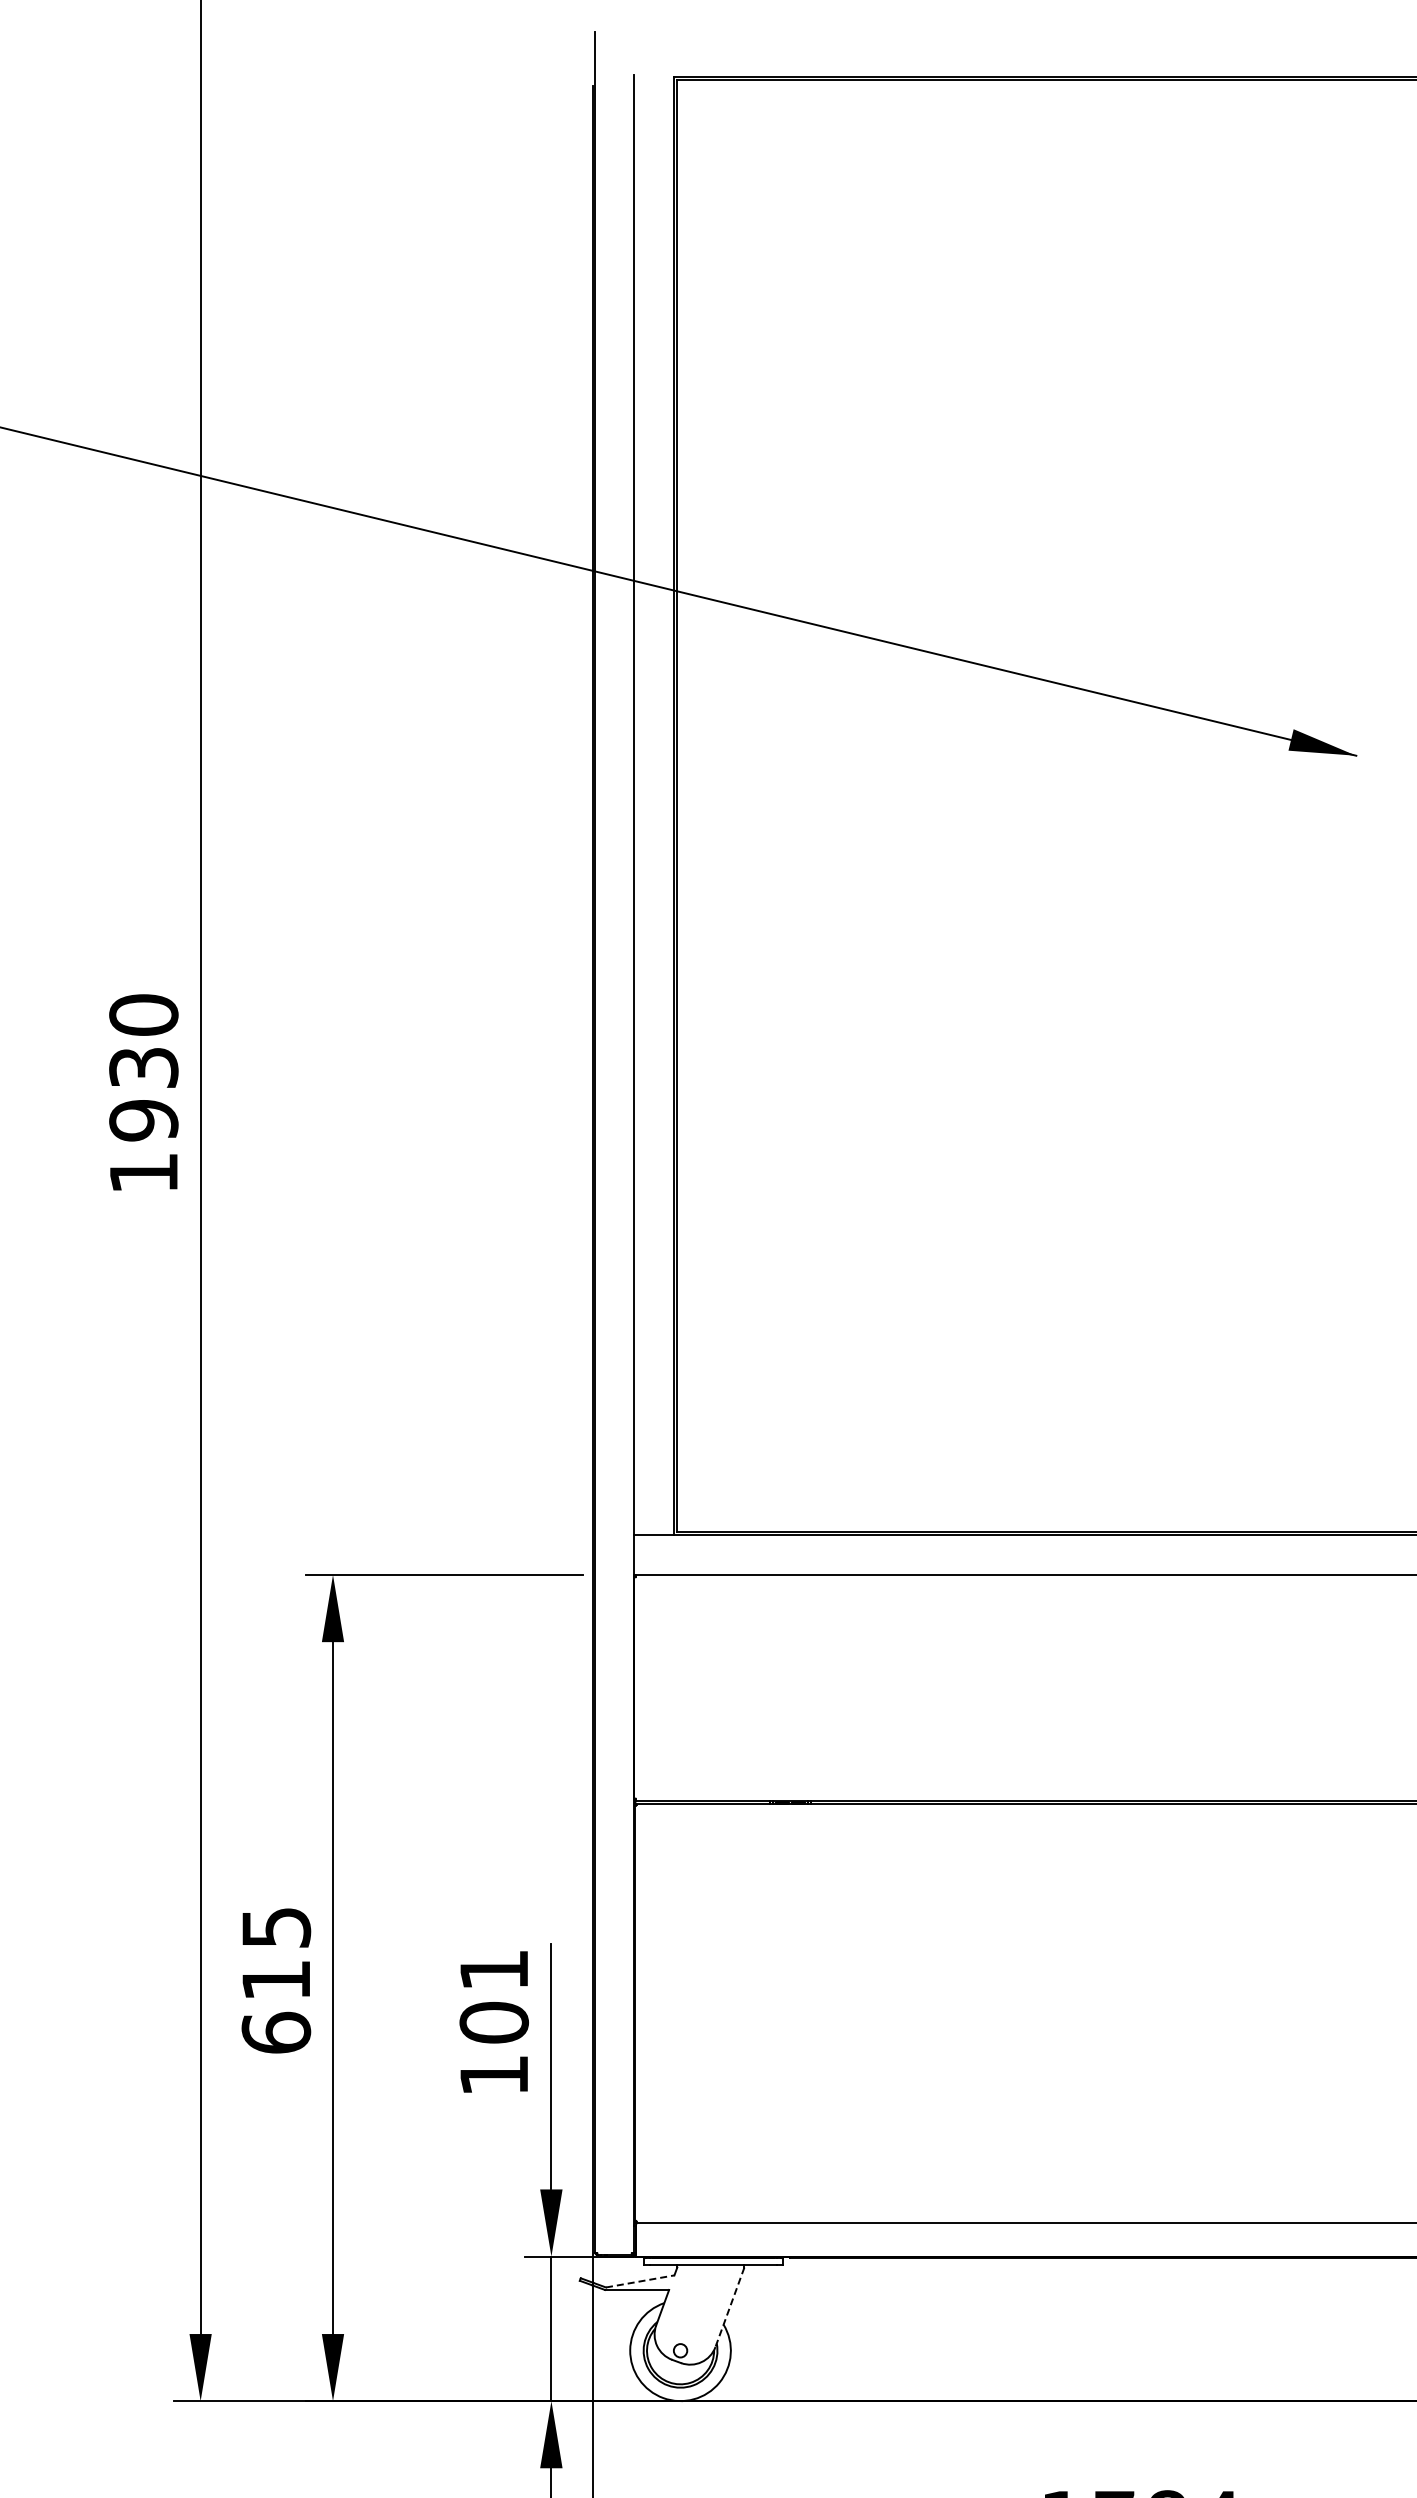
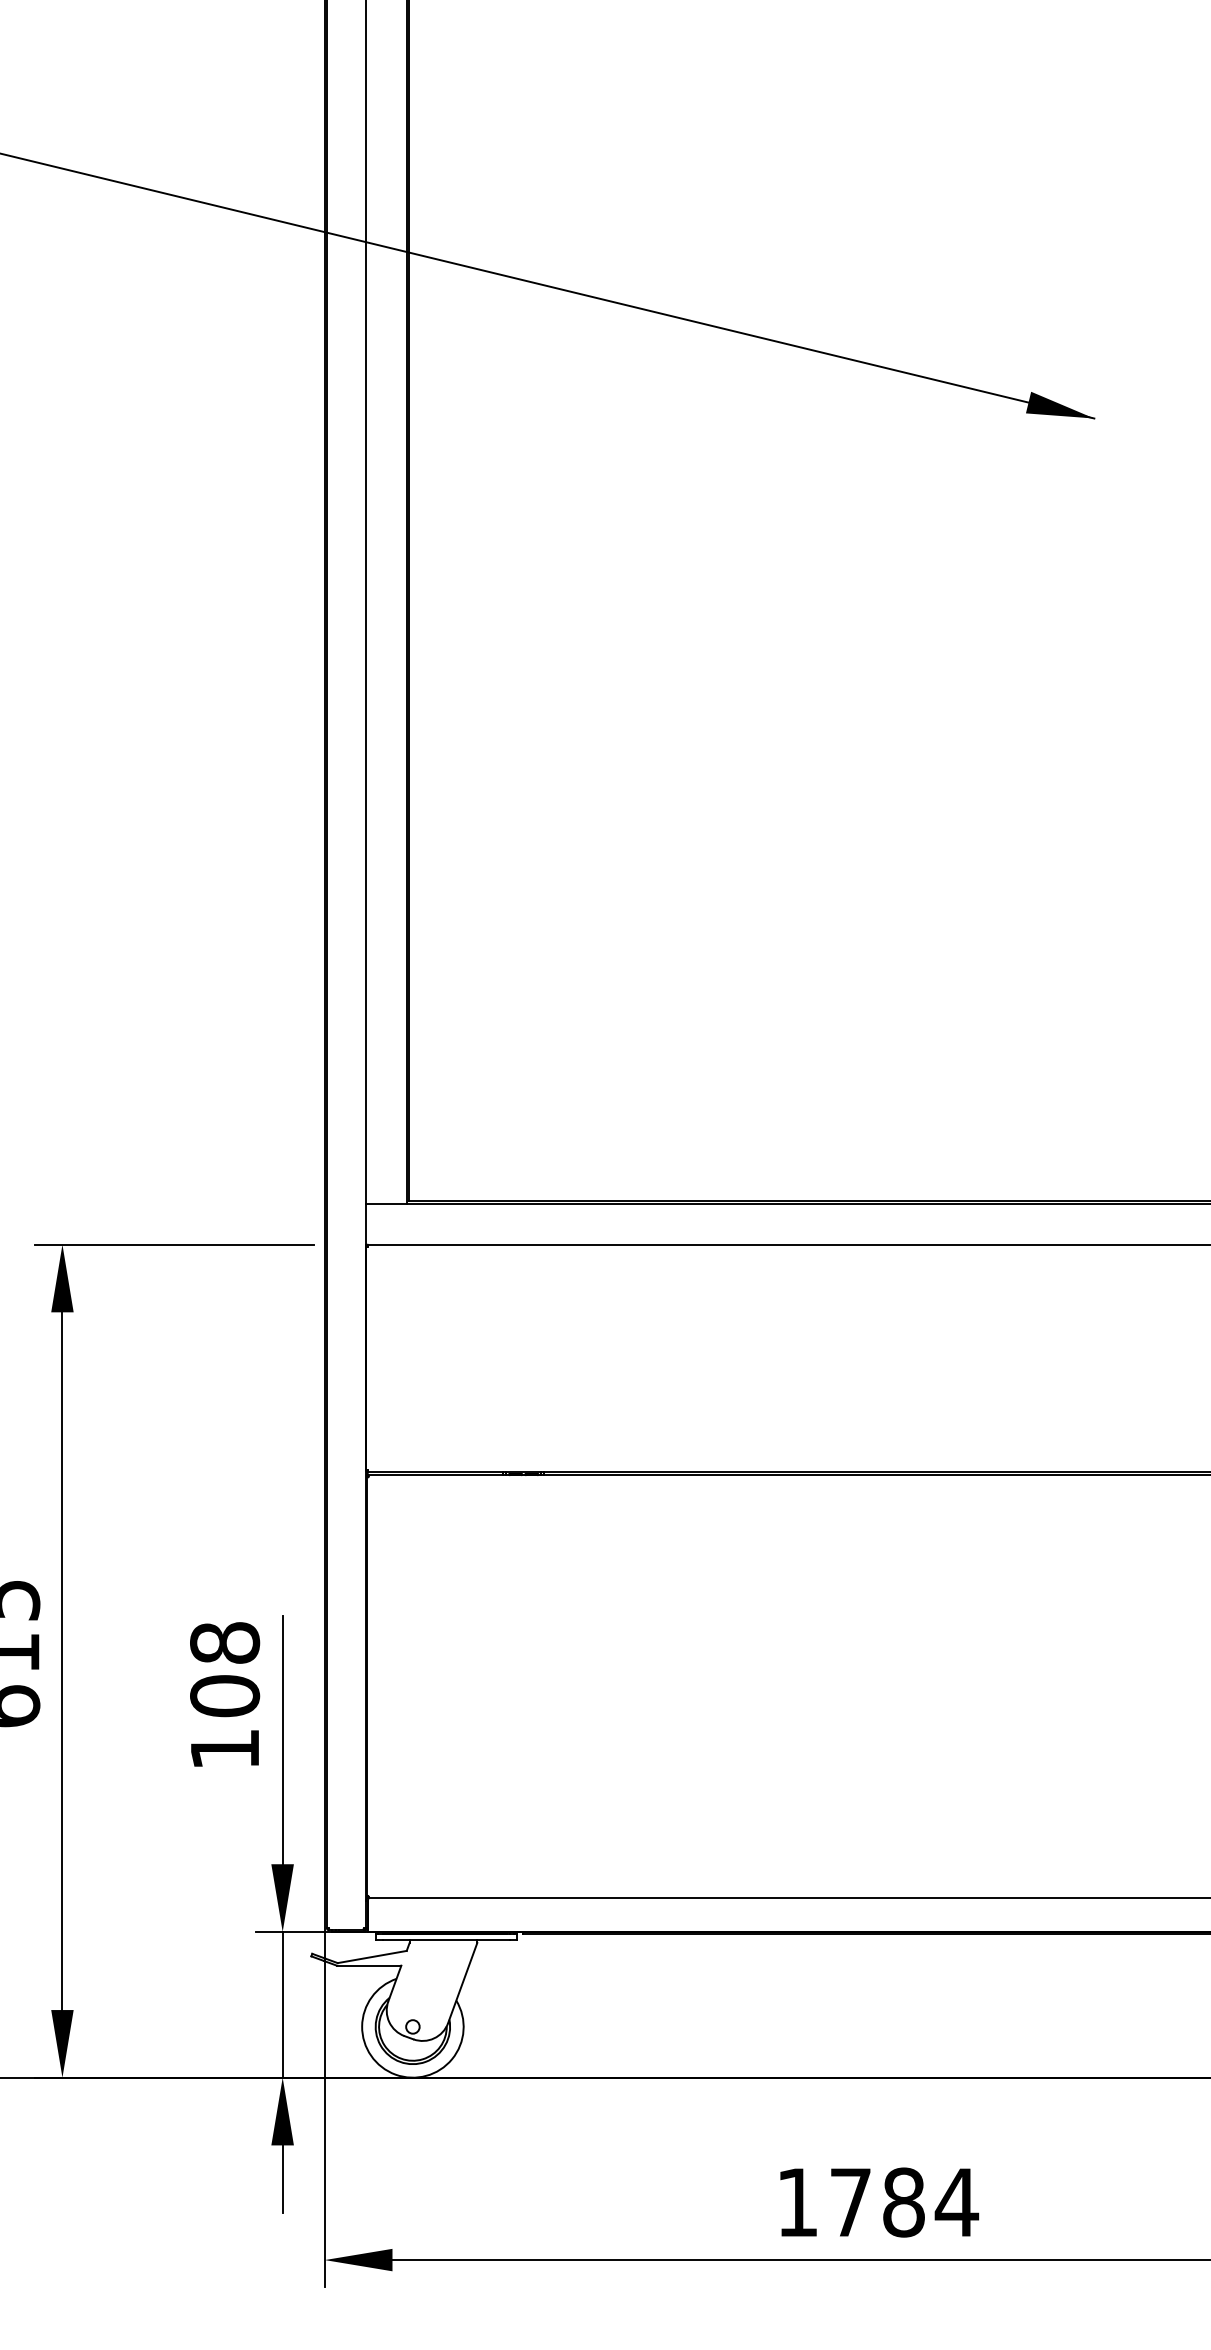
text: (493, 1969) -> (224, 1642), 101 -> 108
line: (640, 2281) -> (372, 1957), dashed -> solid
line: (729, 2307) -> (462, 1983), dashed -> solid

